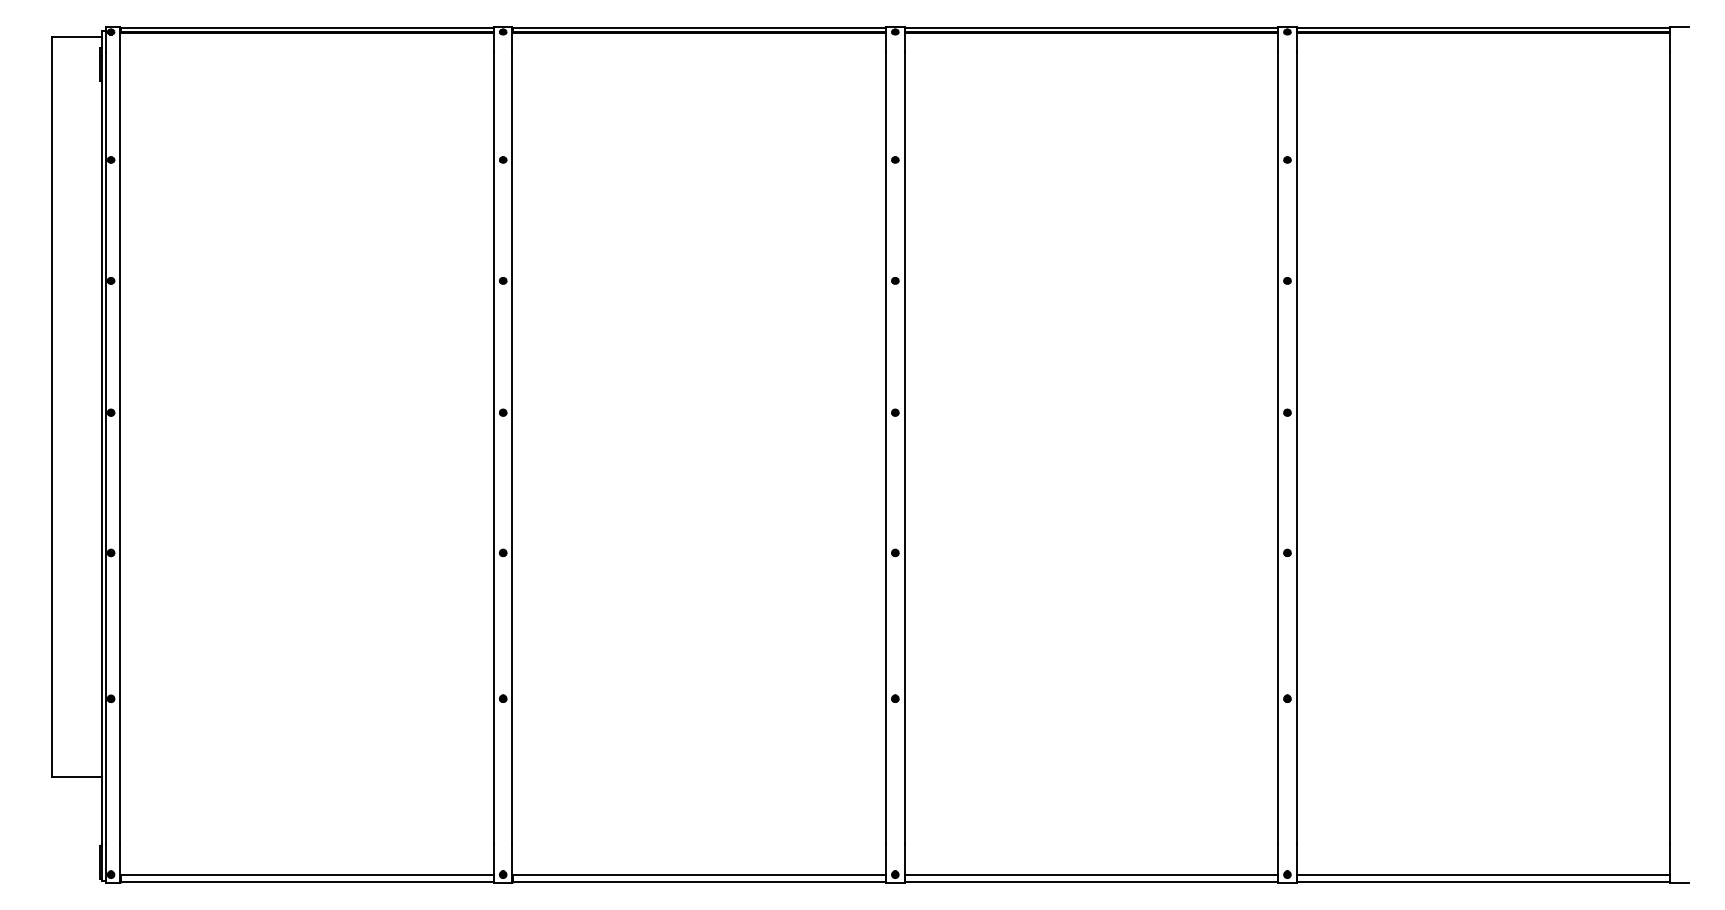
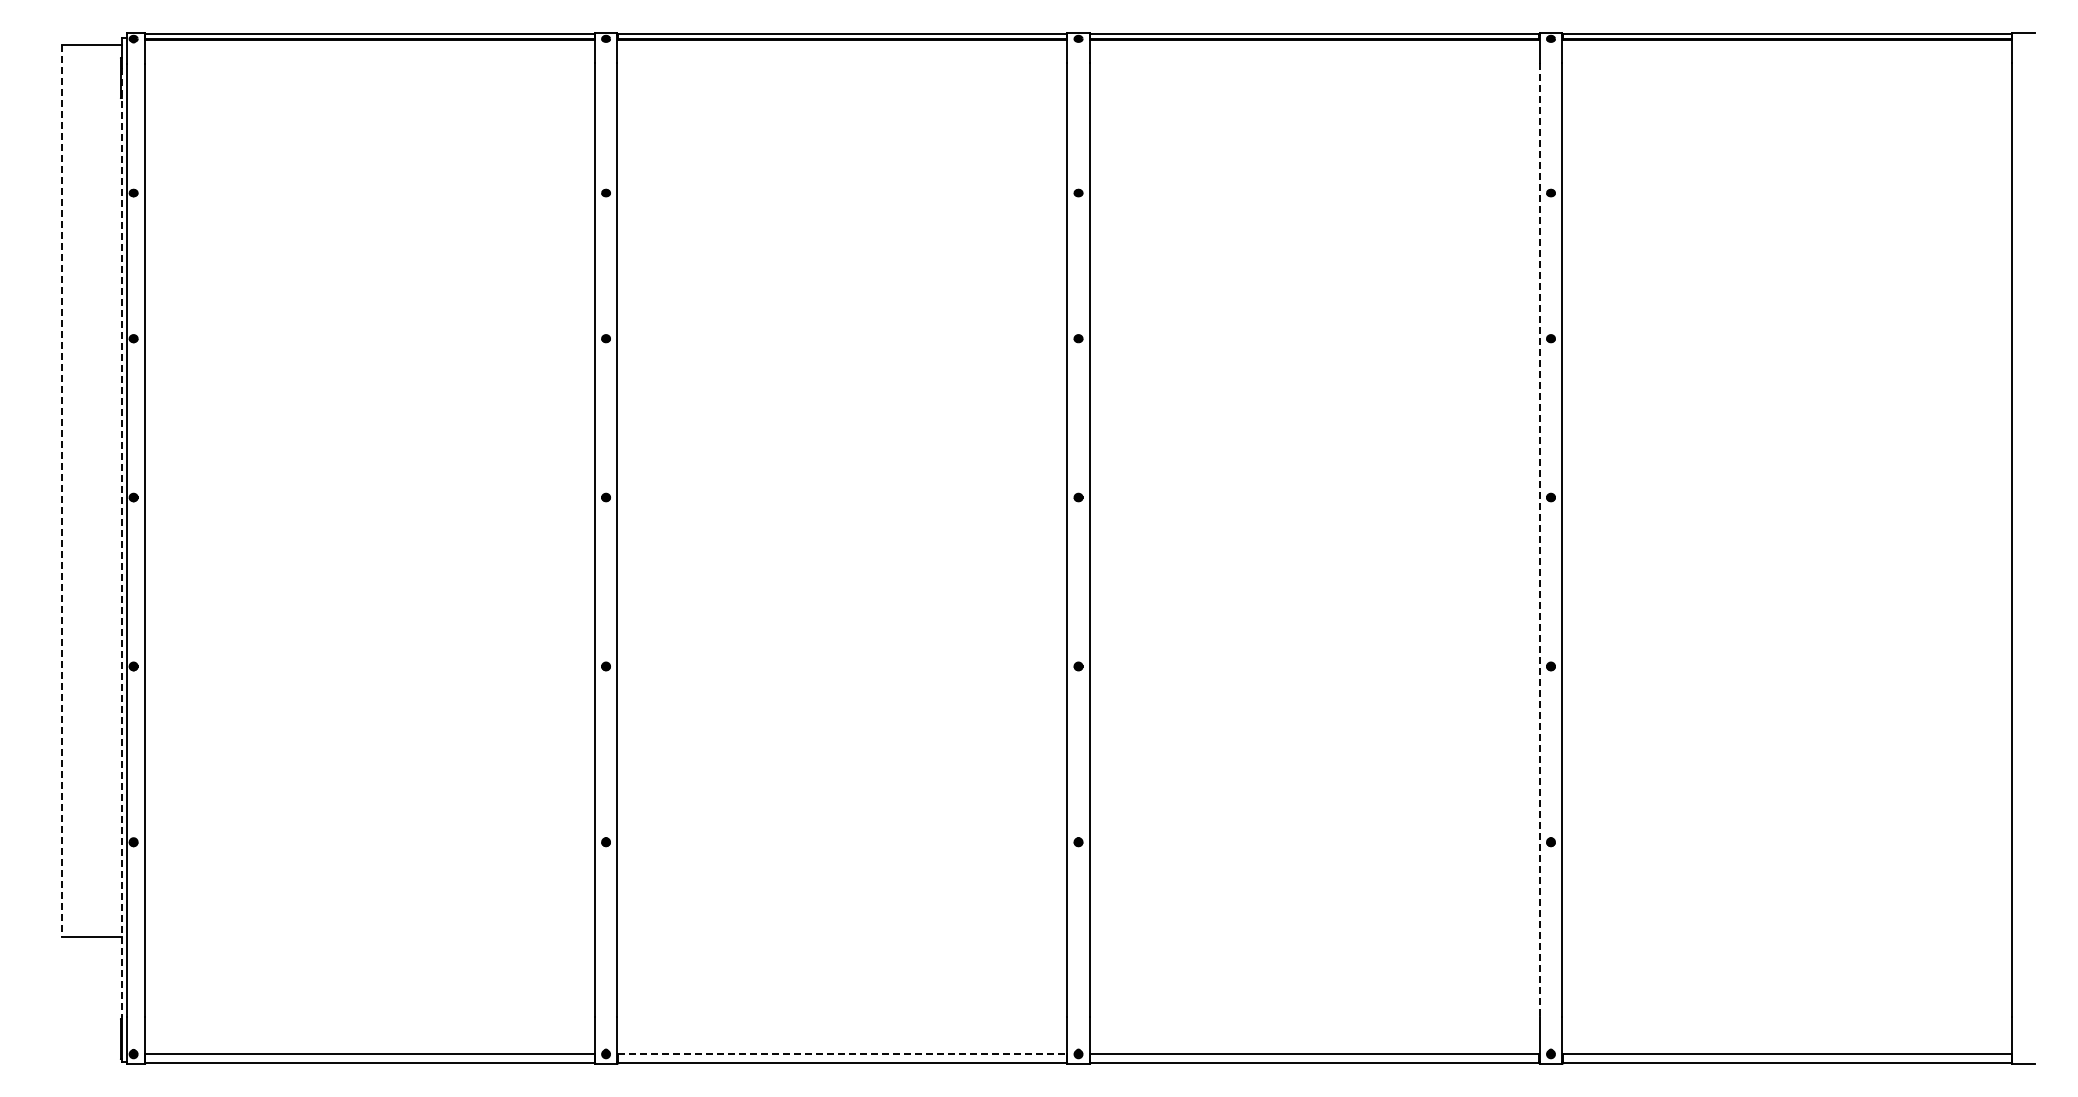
line: (52, 406) -> (62, 490), solid -> dashed
line: (1277, 448) -> (1539, 540), solid -> dashed
line: (101, 450) -> (122, 542), solid -> dashed
line: (699, 874) -> (842, 1054), solid -> dashed

